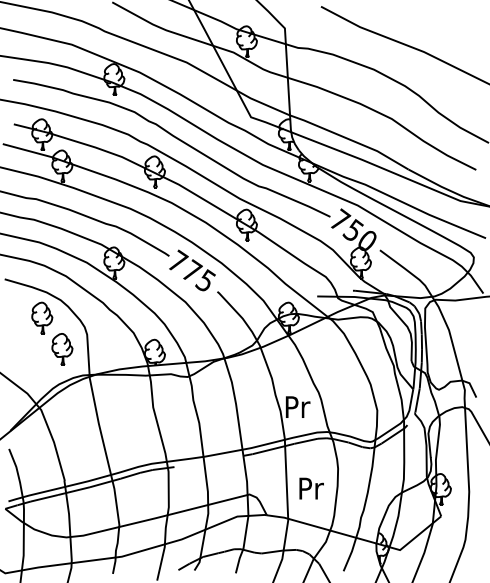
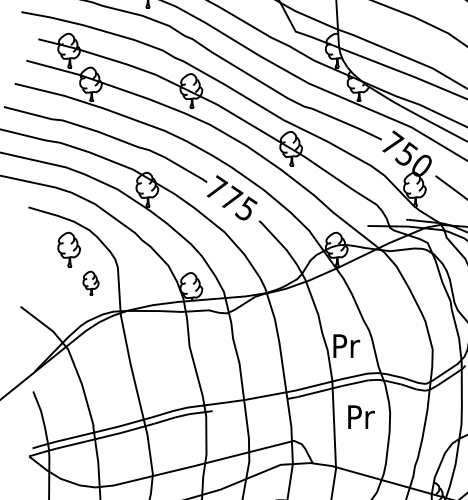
part: (62, 349) -> (91, 283), size x0.7
text: (311, 488) -> (361, 416), moved

